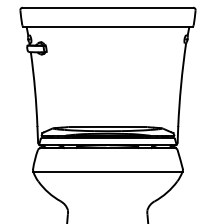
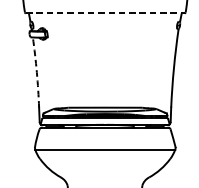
line: (108, 26) -> (105, 13), solid -> dashed
arc: (35, 89) -> (37, 72), solid -> dashed

